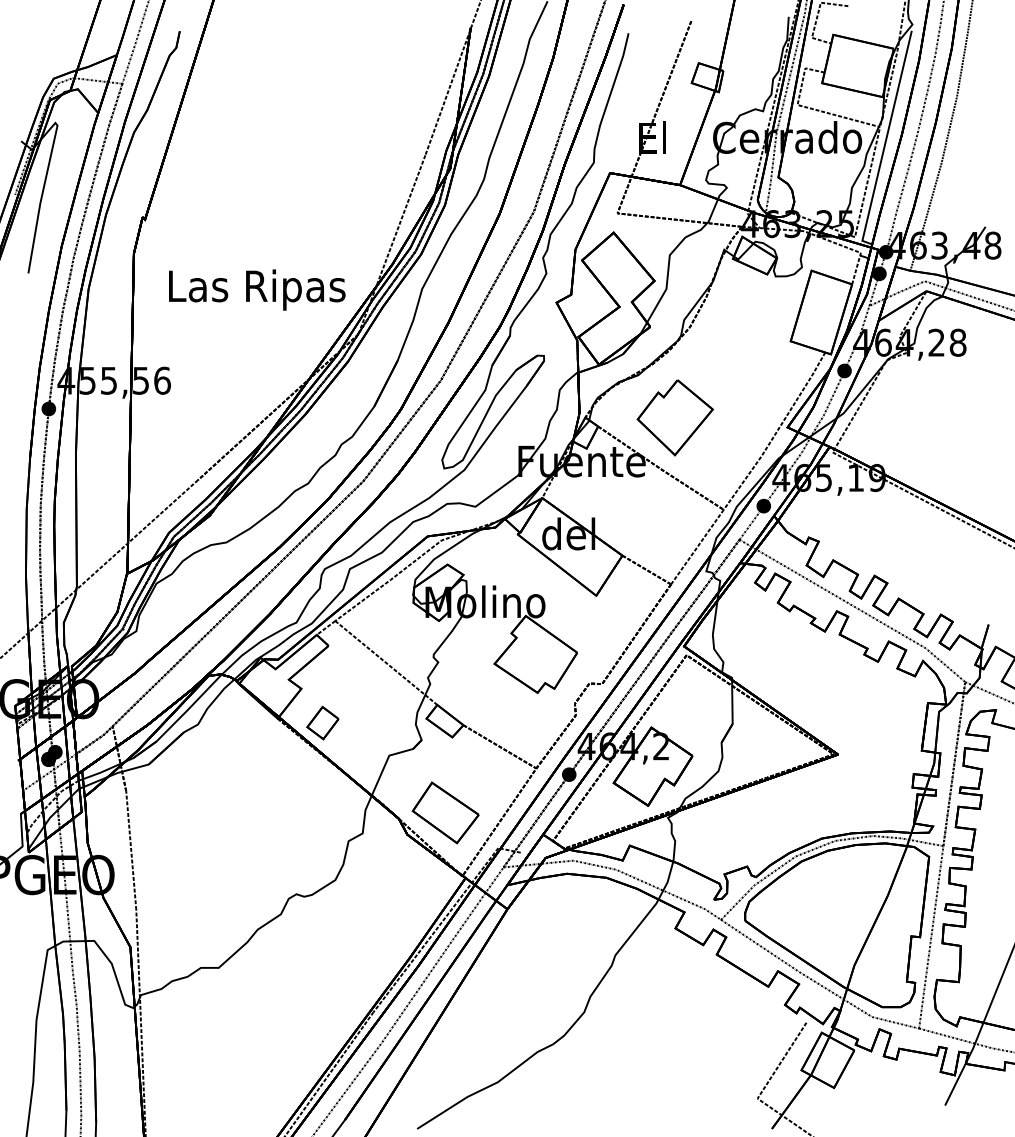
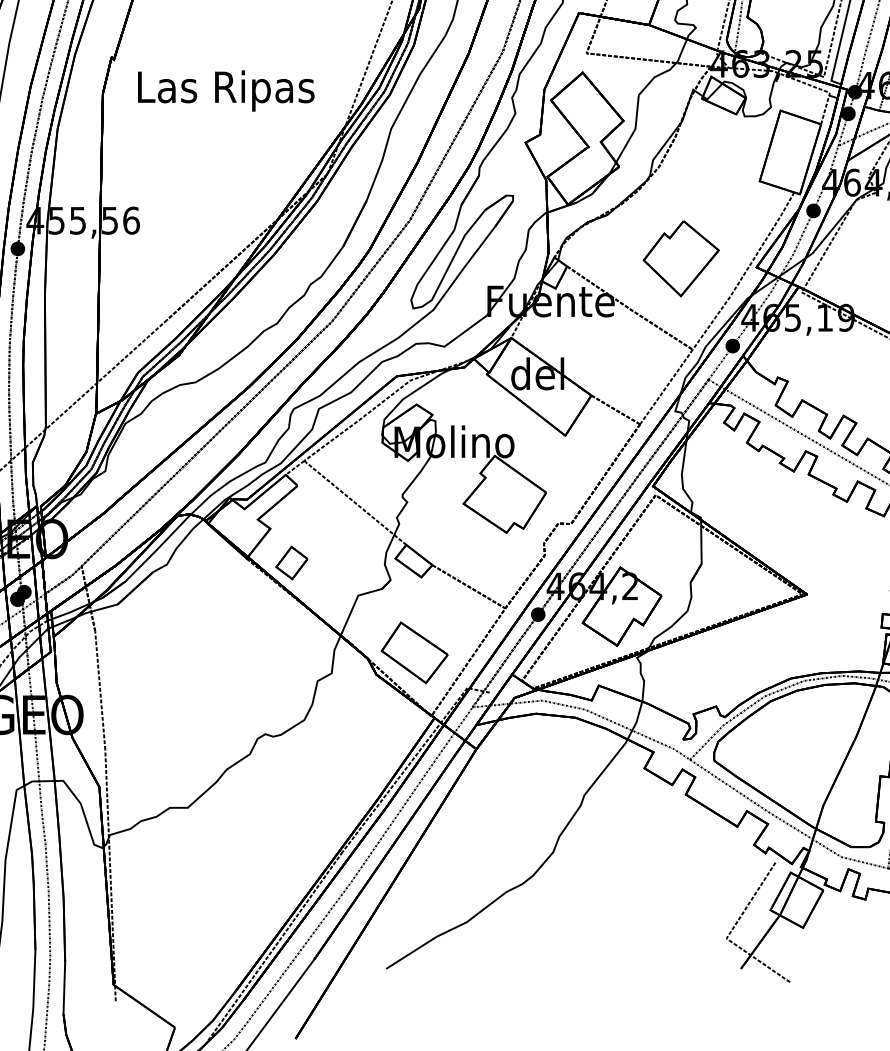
text: (257, 289) -> (226, 90), moved
part: (674, 417) -> (680, 258), moved

